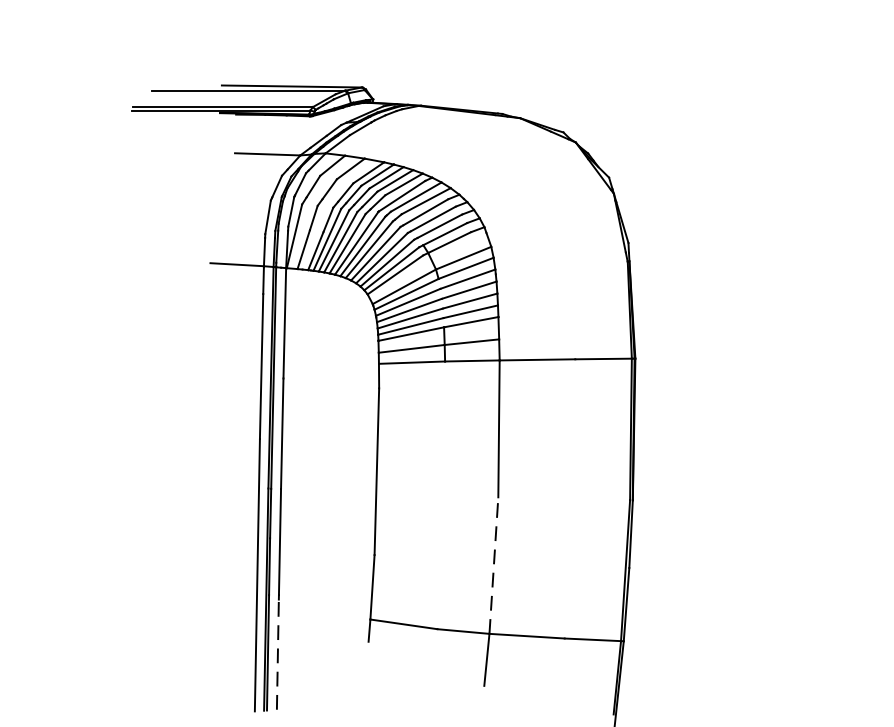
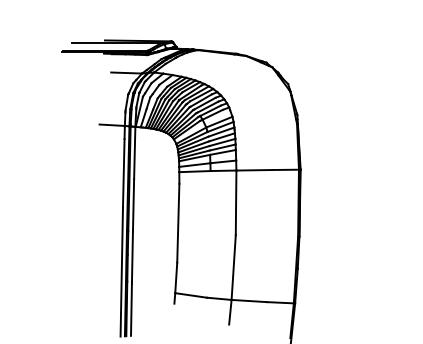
line: (493, 565) -> (233, 267), dashed -> solid
line: (277, 654) -> (131, 309), dashed -> solid

